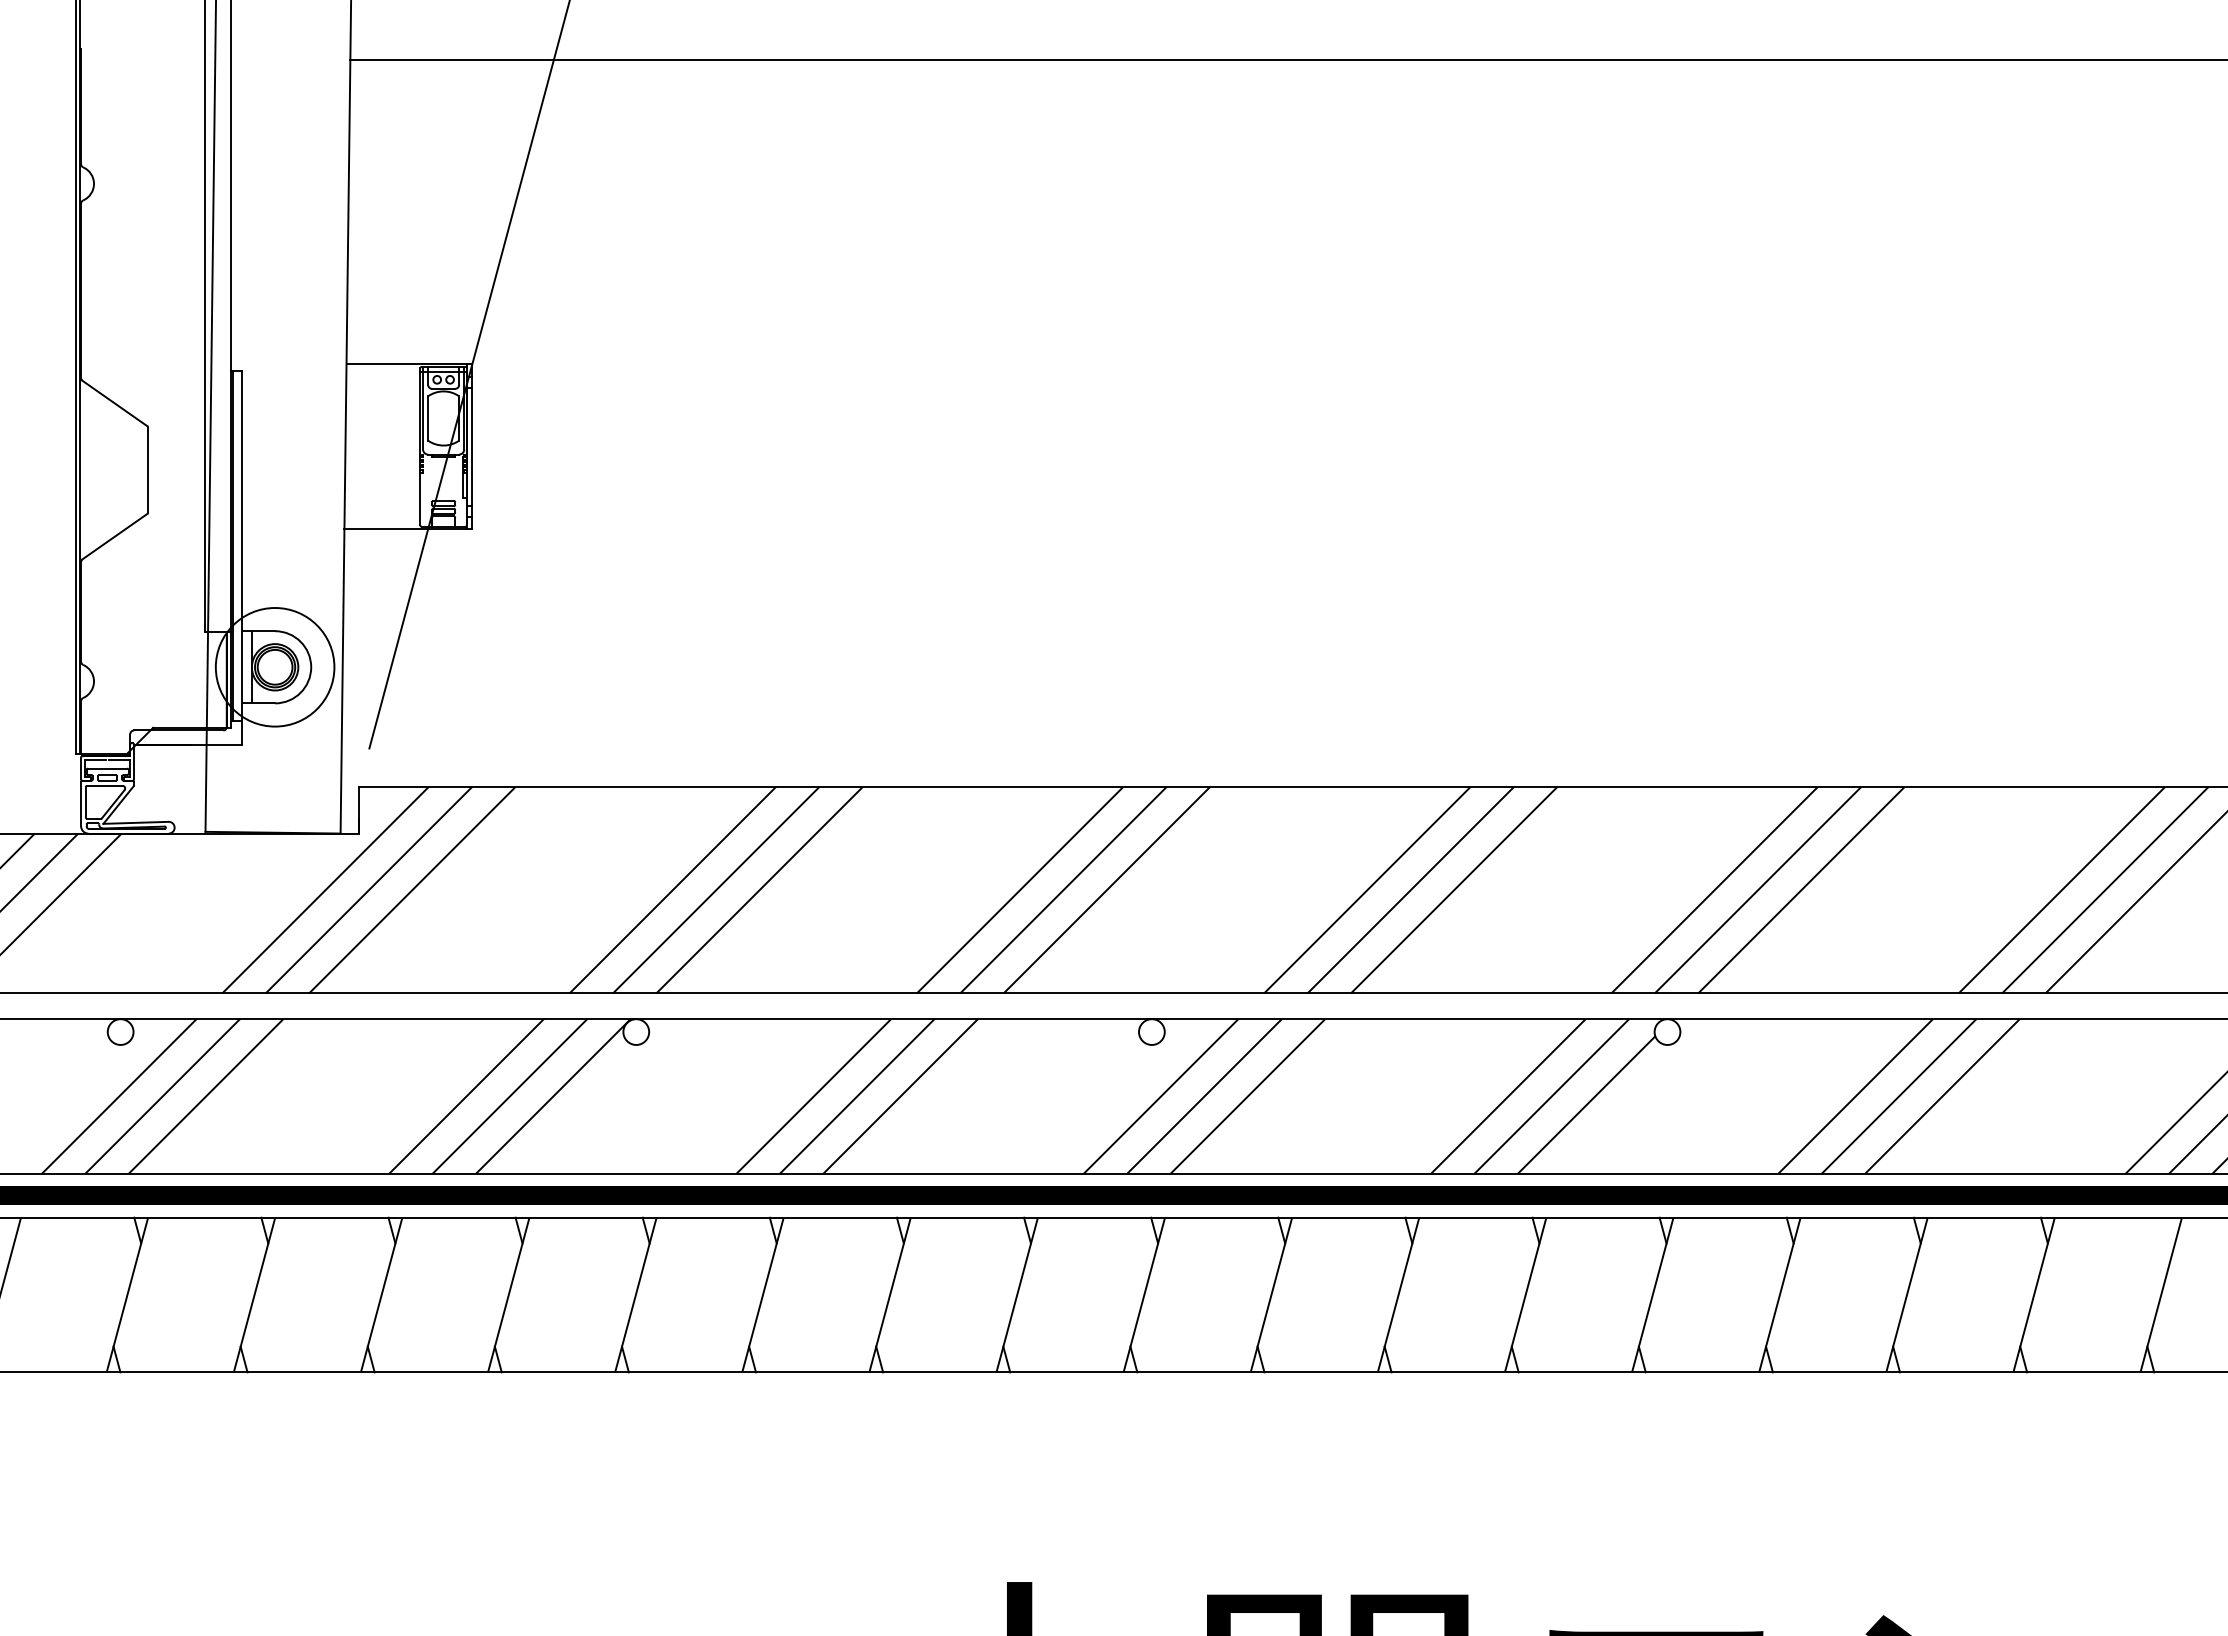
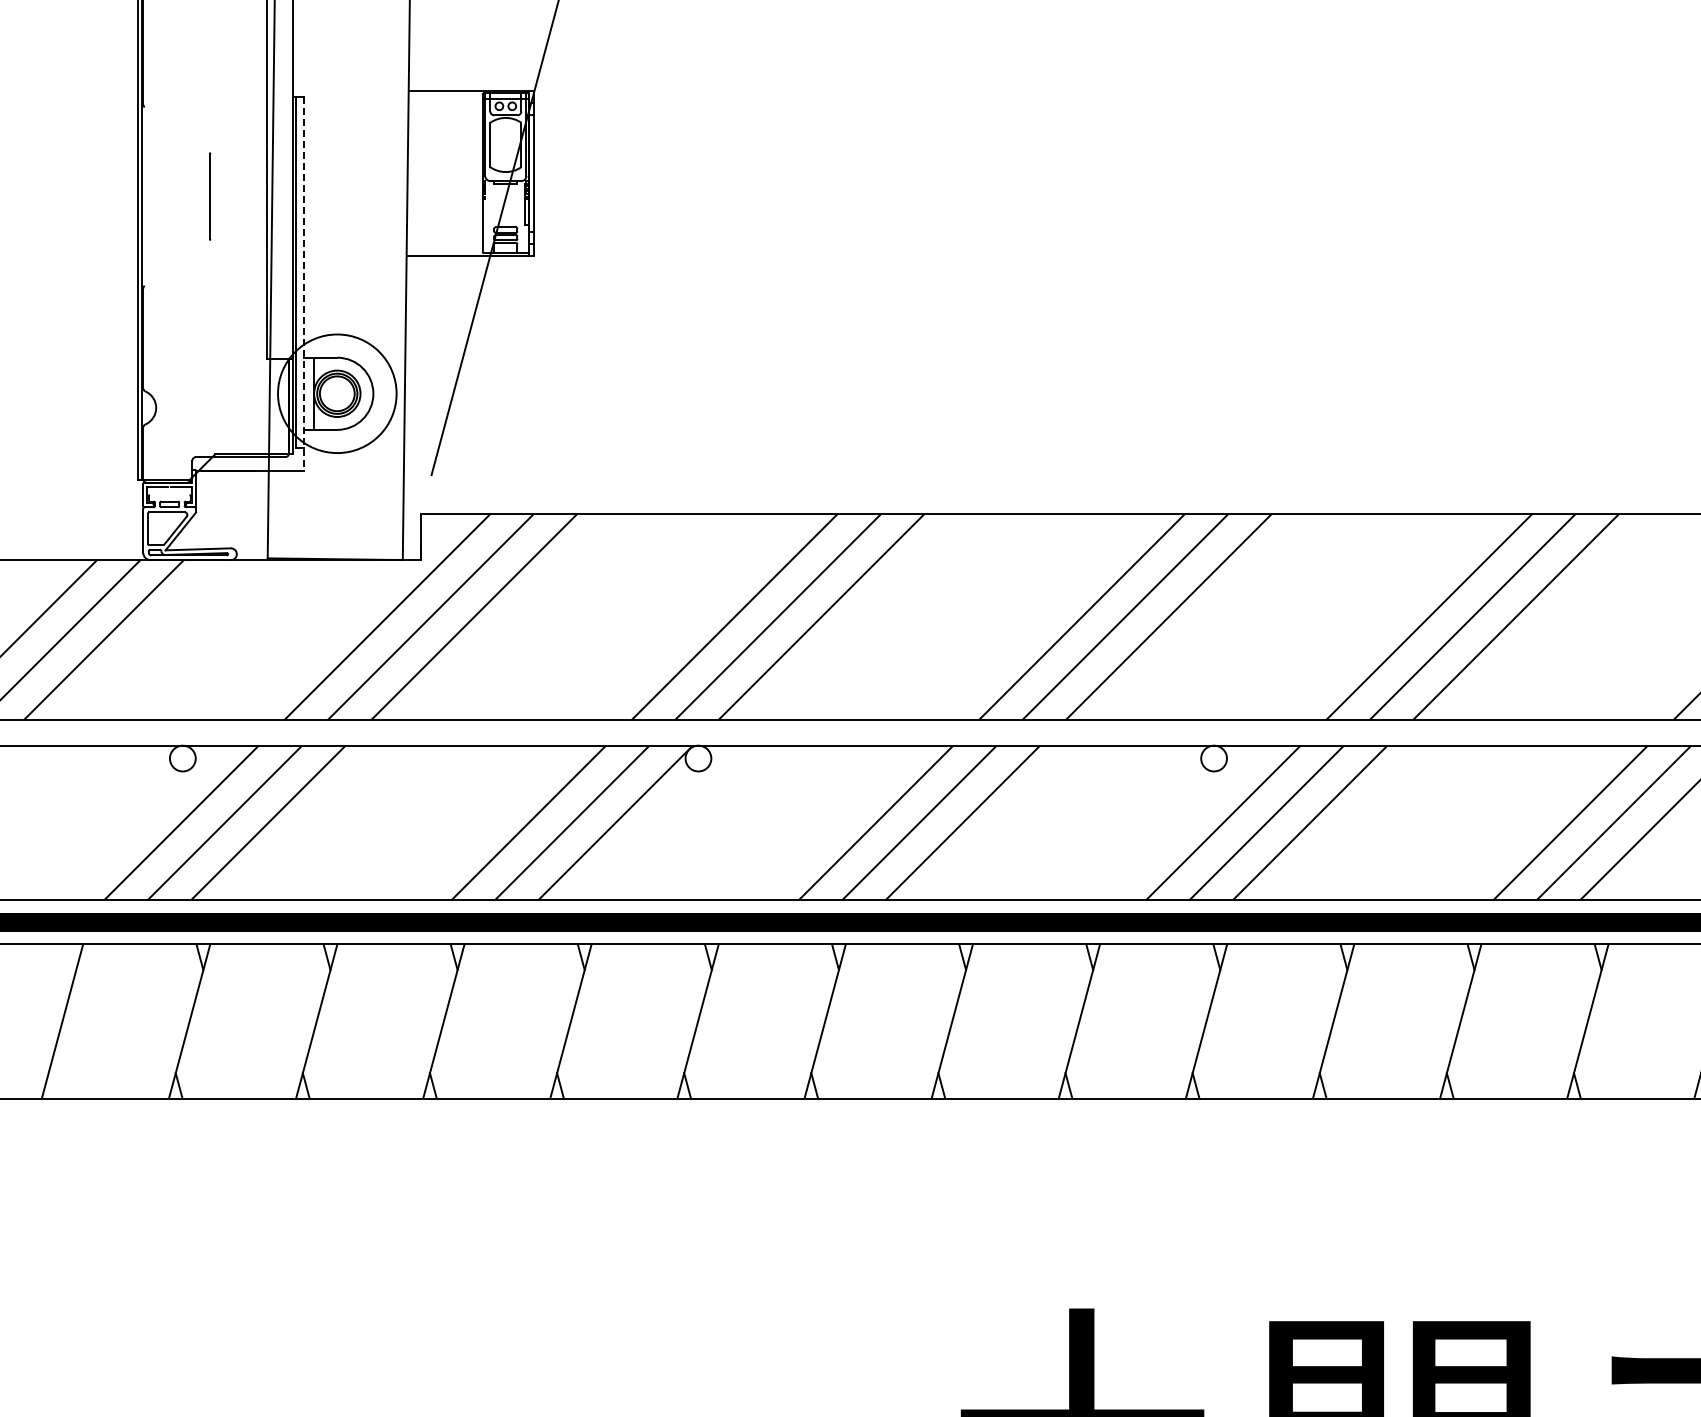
line: (114, 403) -> (176, 130), removed
line: (114, 536) -> (176, 263), removed
line: (241, 557) -> (303, 284), solid -> dashed
line: (107, 768) -> (169, 495), removed

